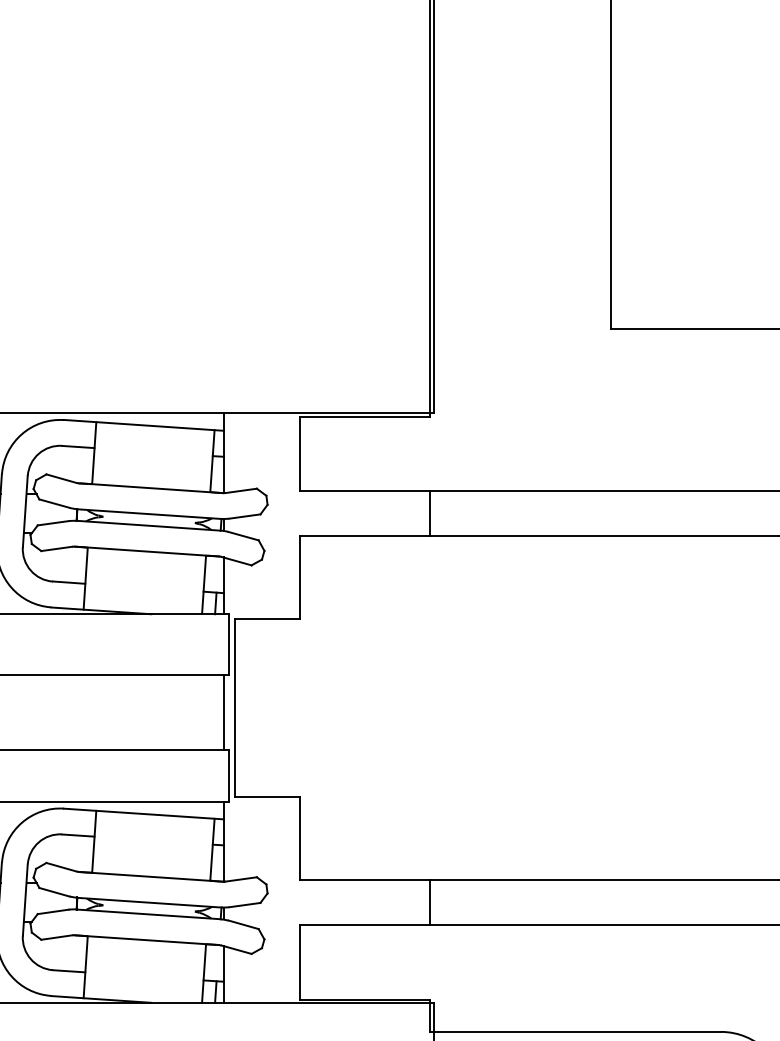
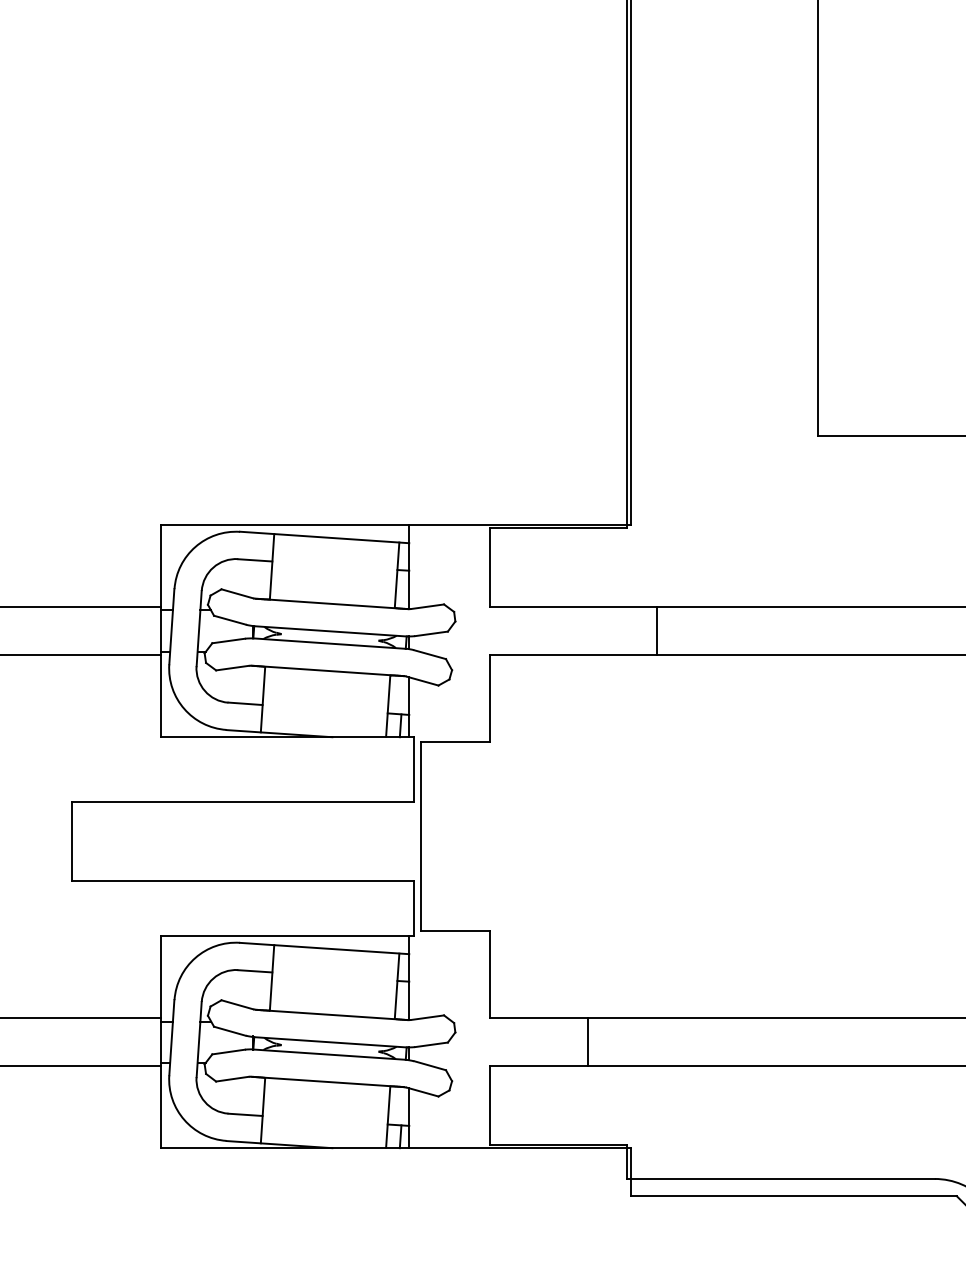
line: (429, 513) -> (656, 630), moved
line: (224, 711) -> (409, 840), removed
line: (429, 901) -> (587, 1041), moved

